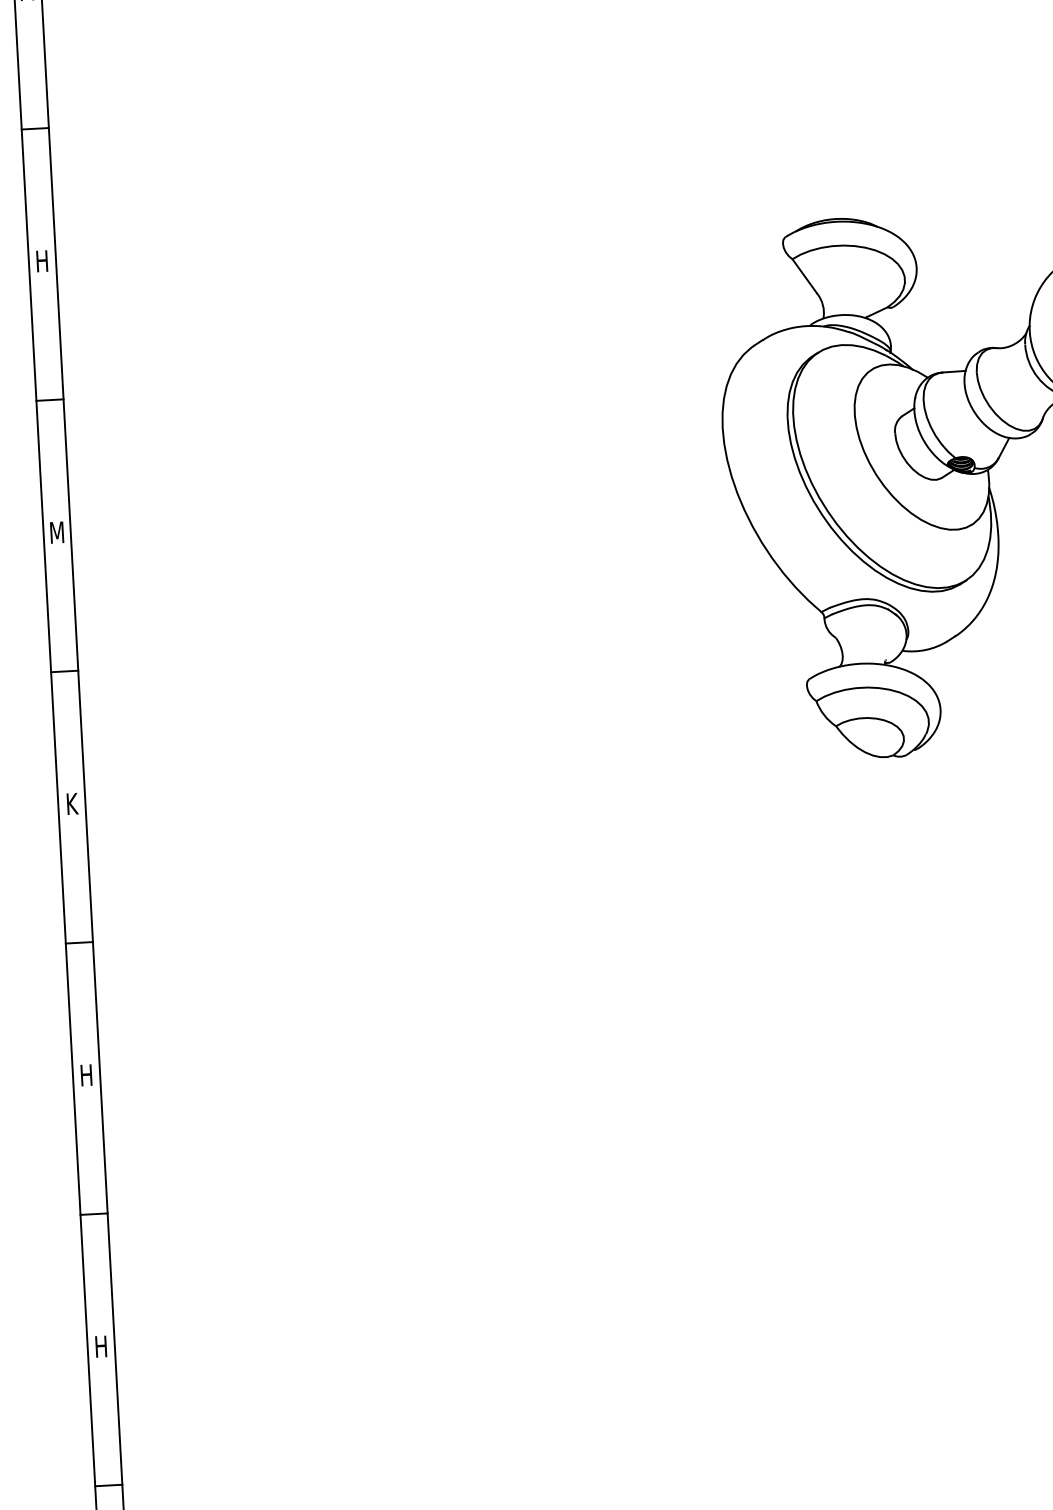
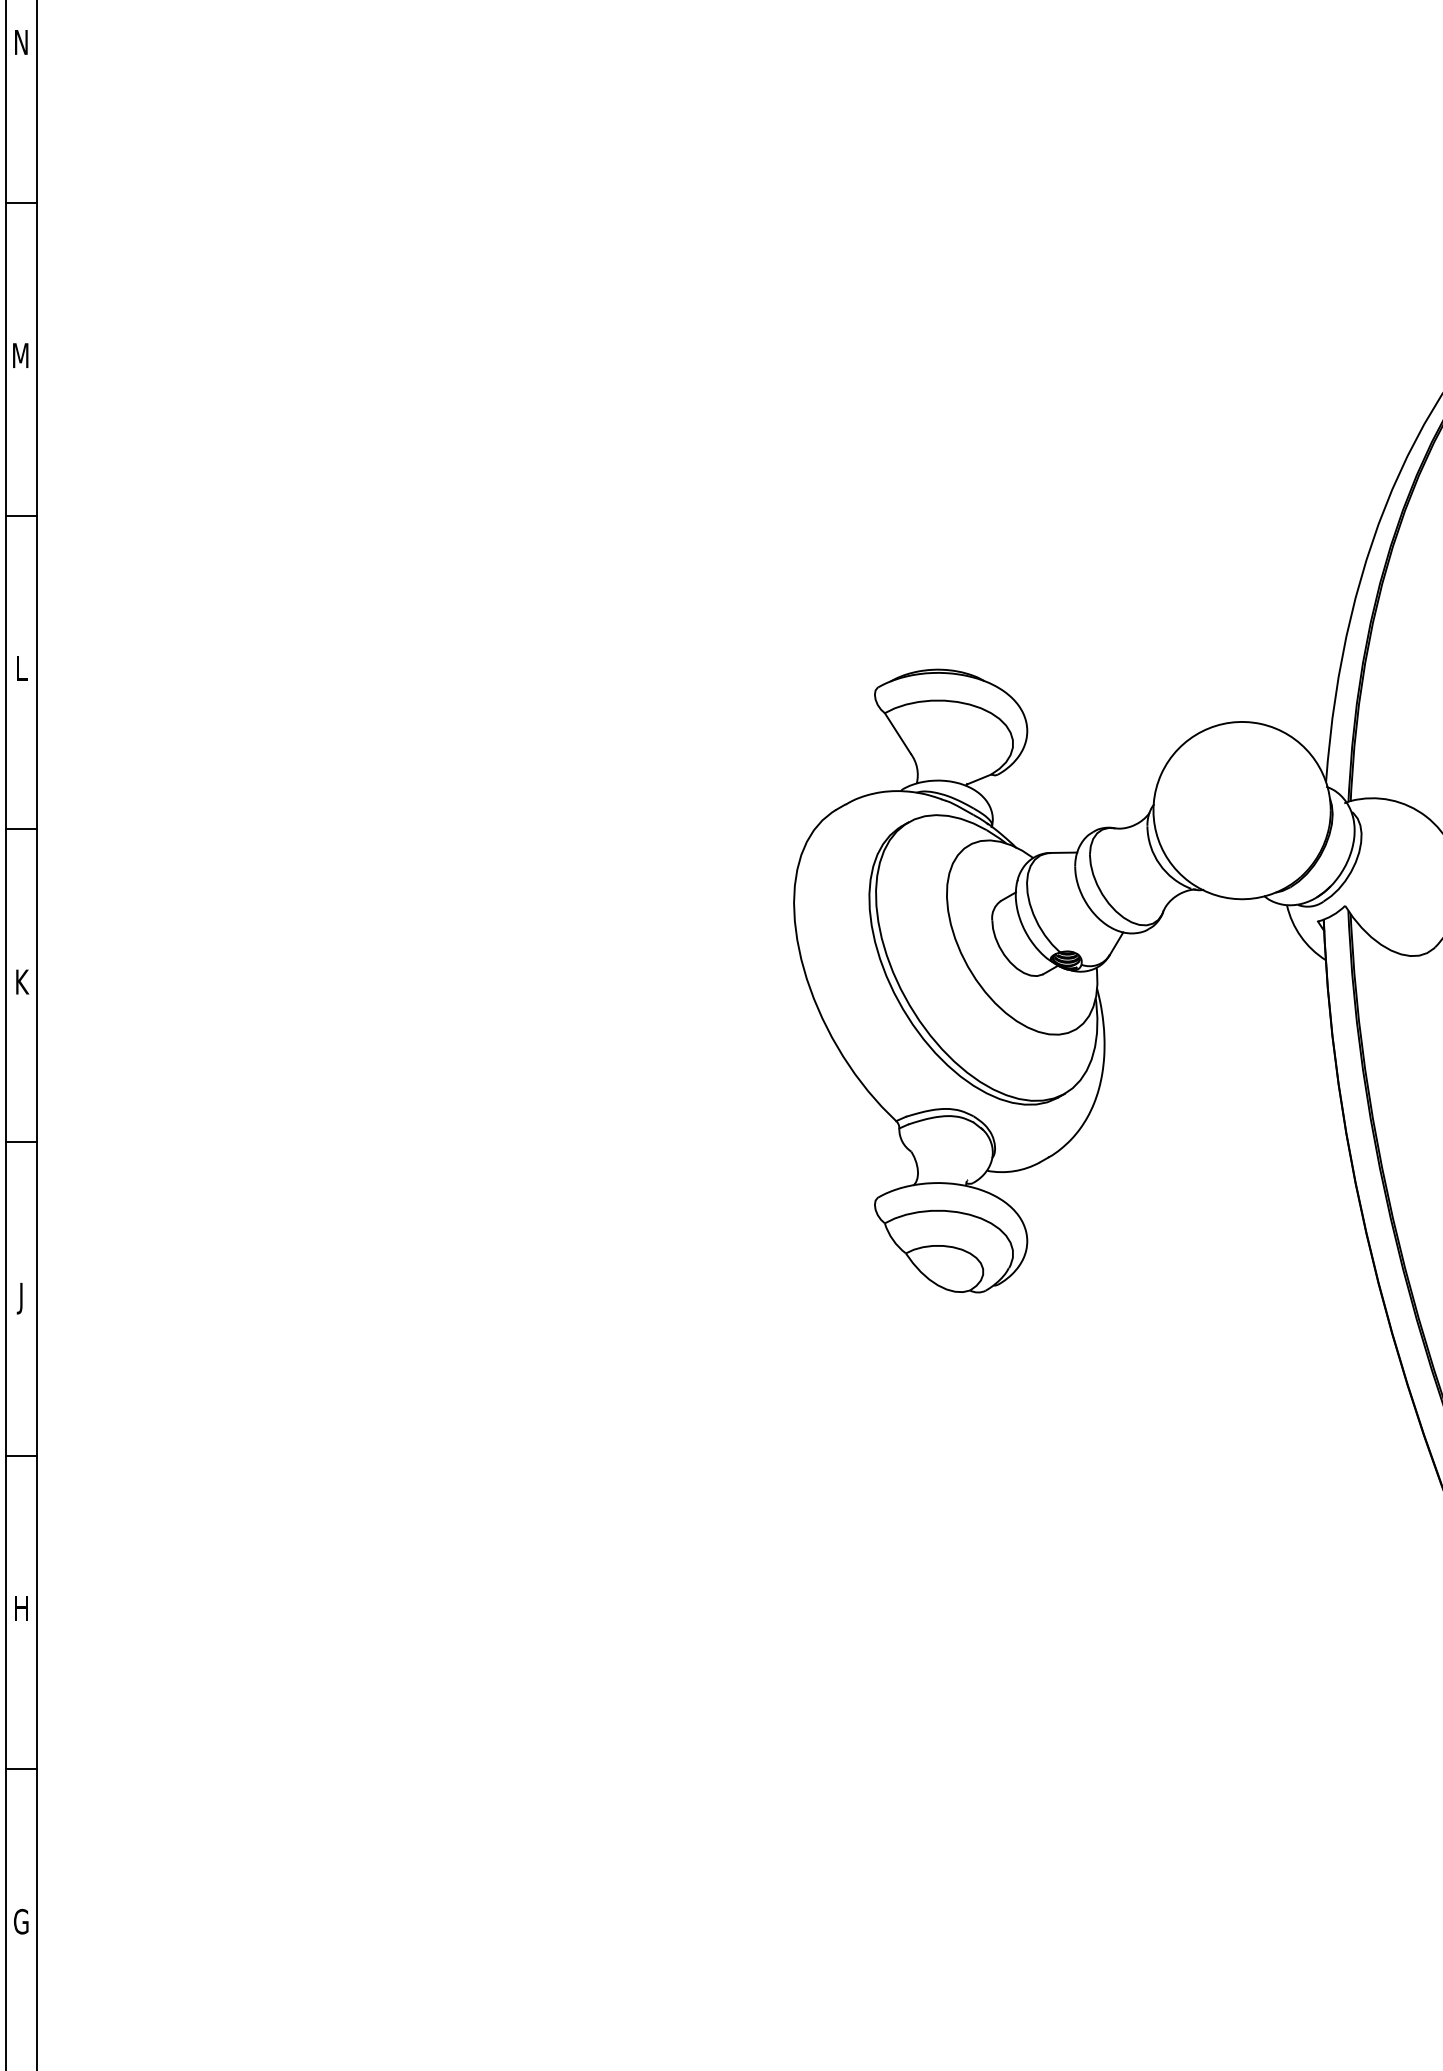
text: (42, 260) -> (21, 668), H -> L
text: (57, 532) -> (21, 981), M -> K
text: (72, 806) -> (22, 1298), K -> J
text: (101, 1346) -> (21, 1921), H -> G

